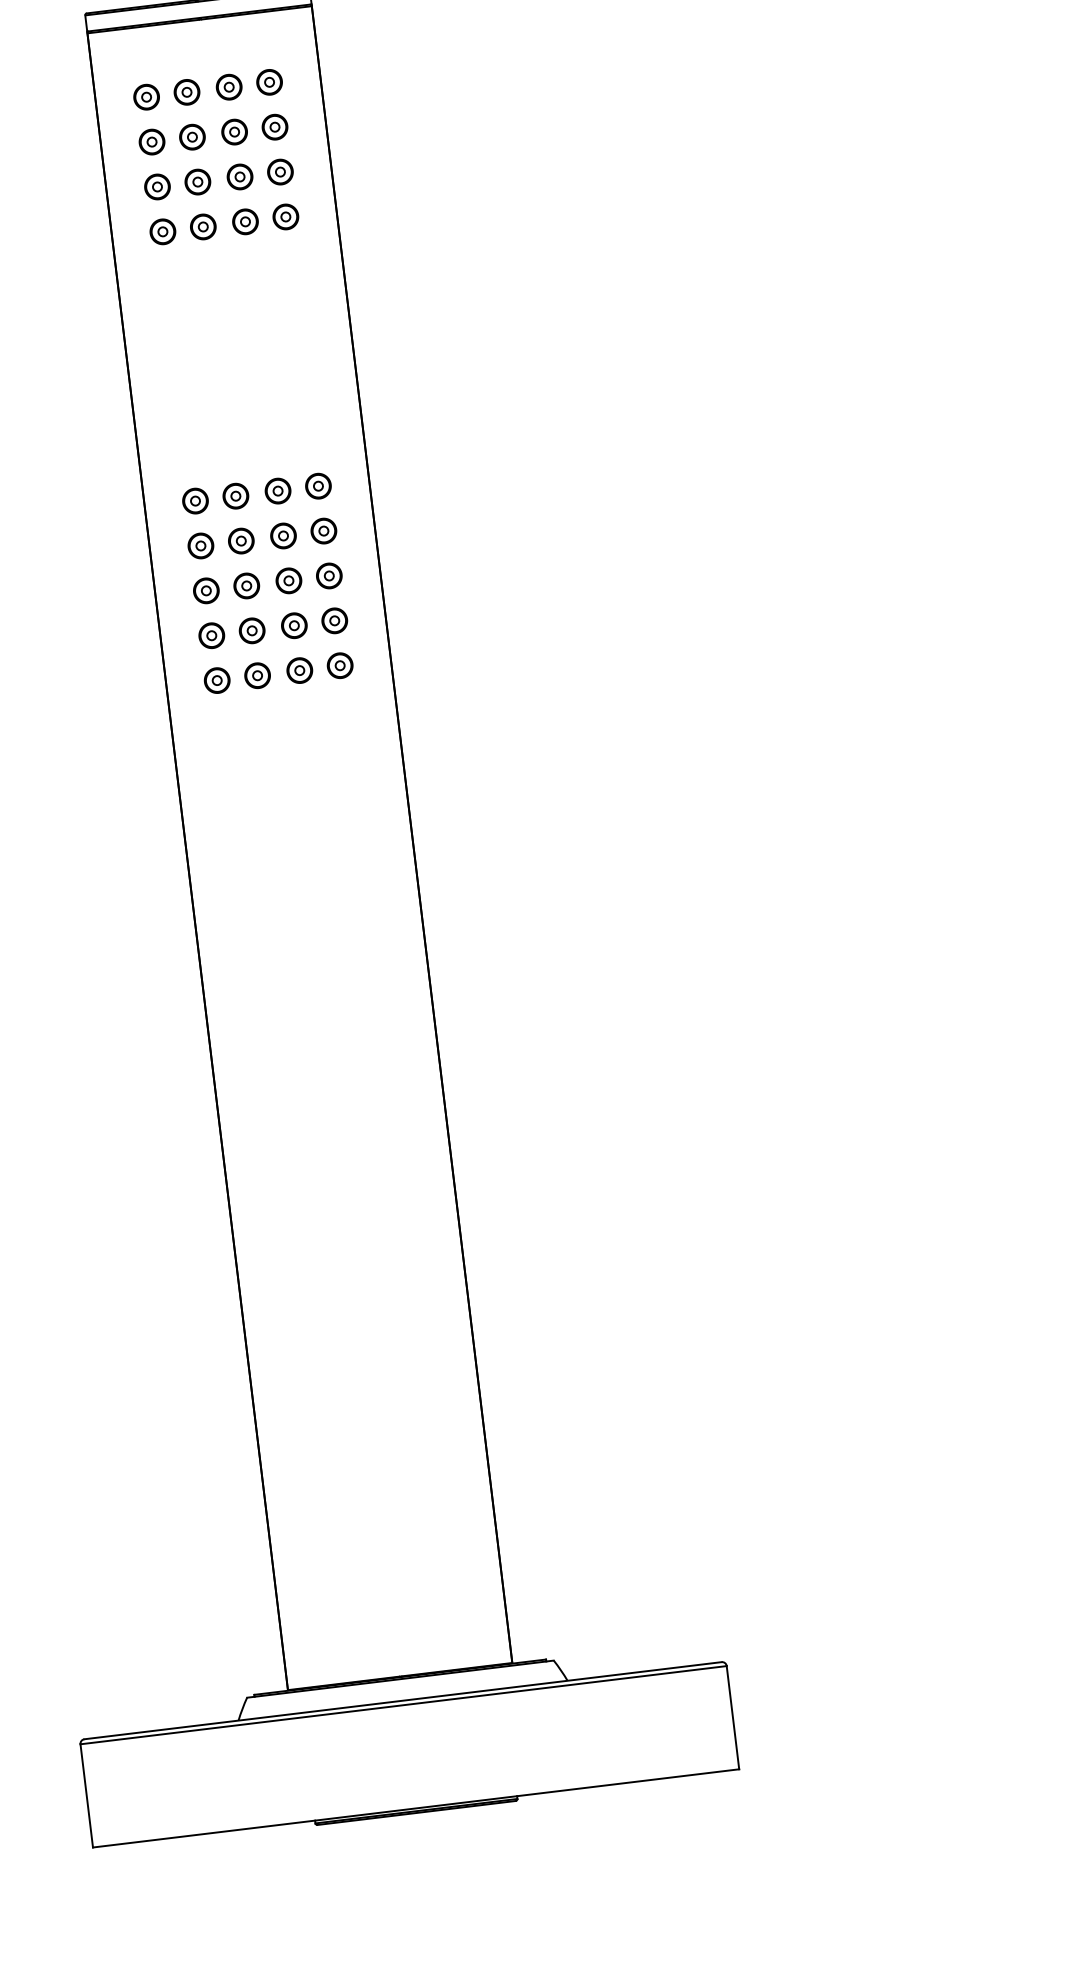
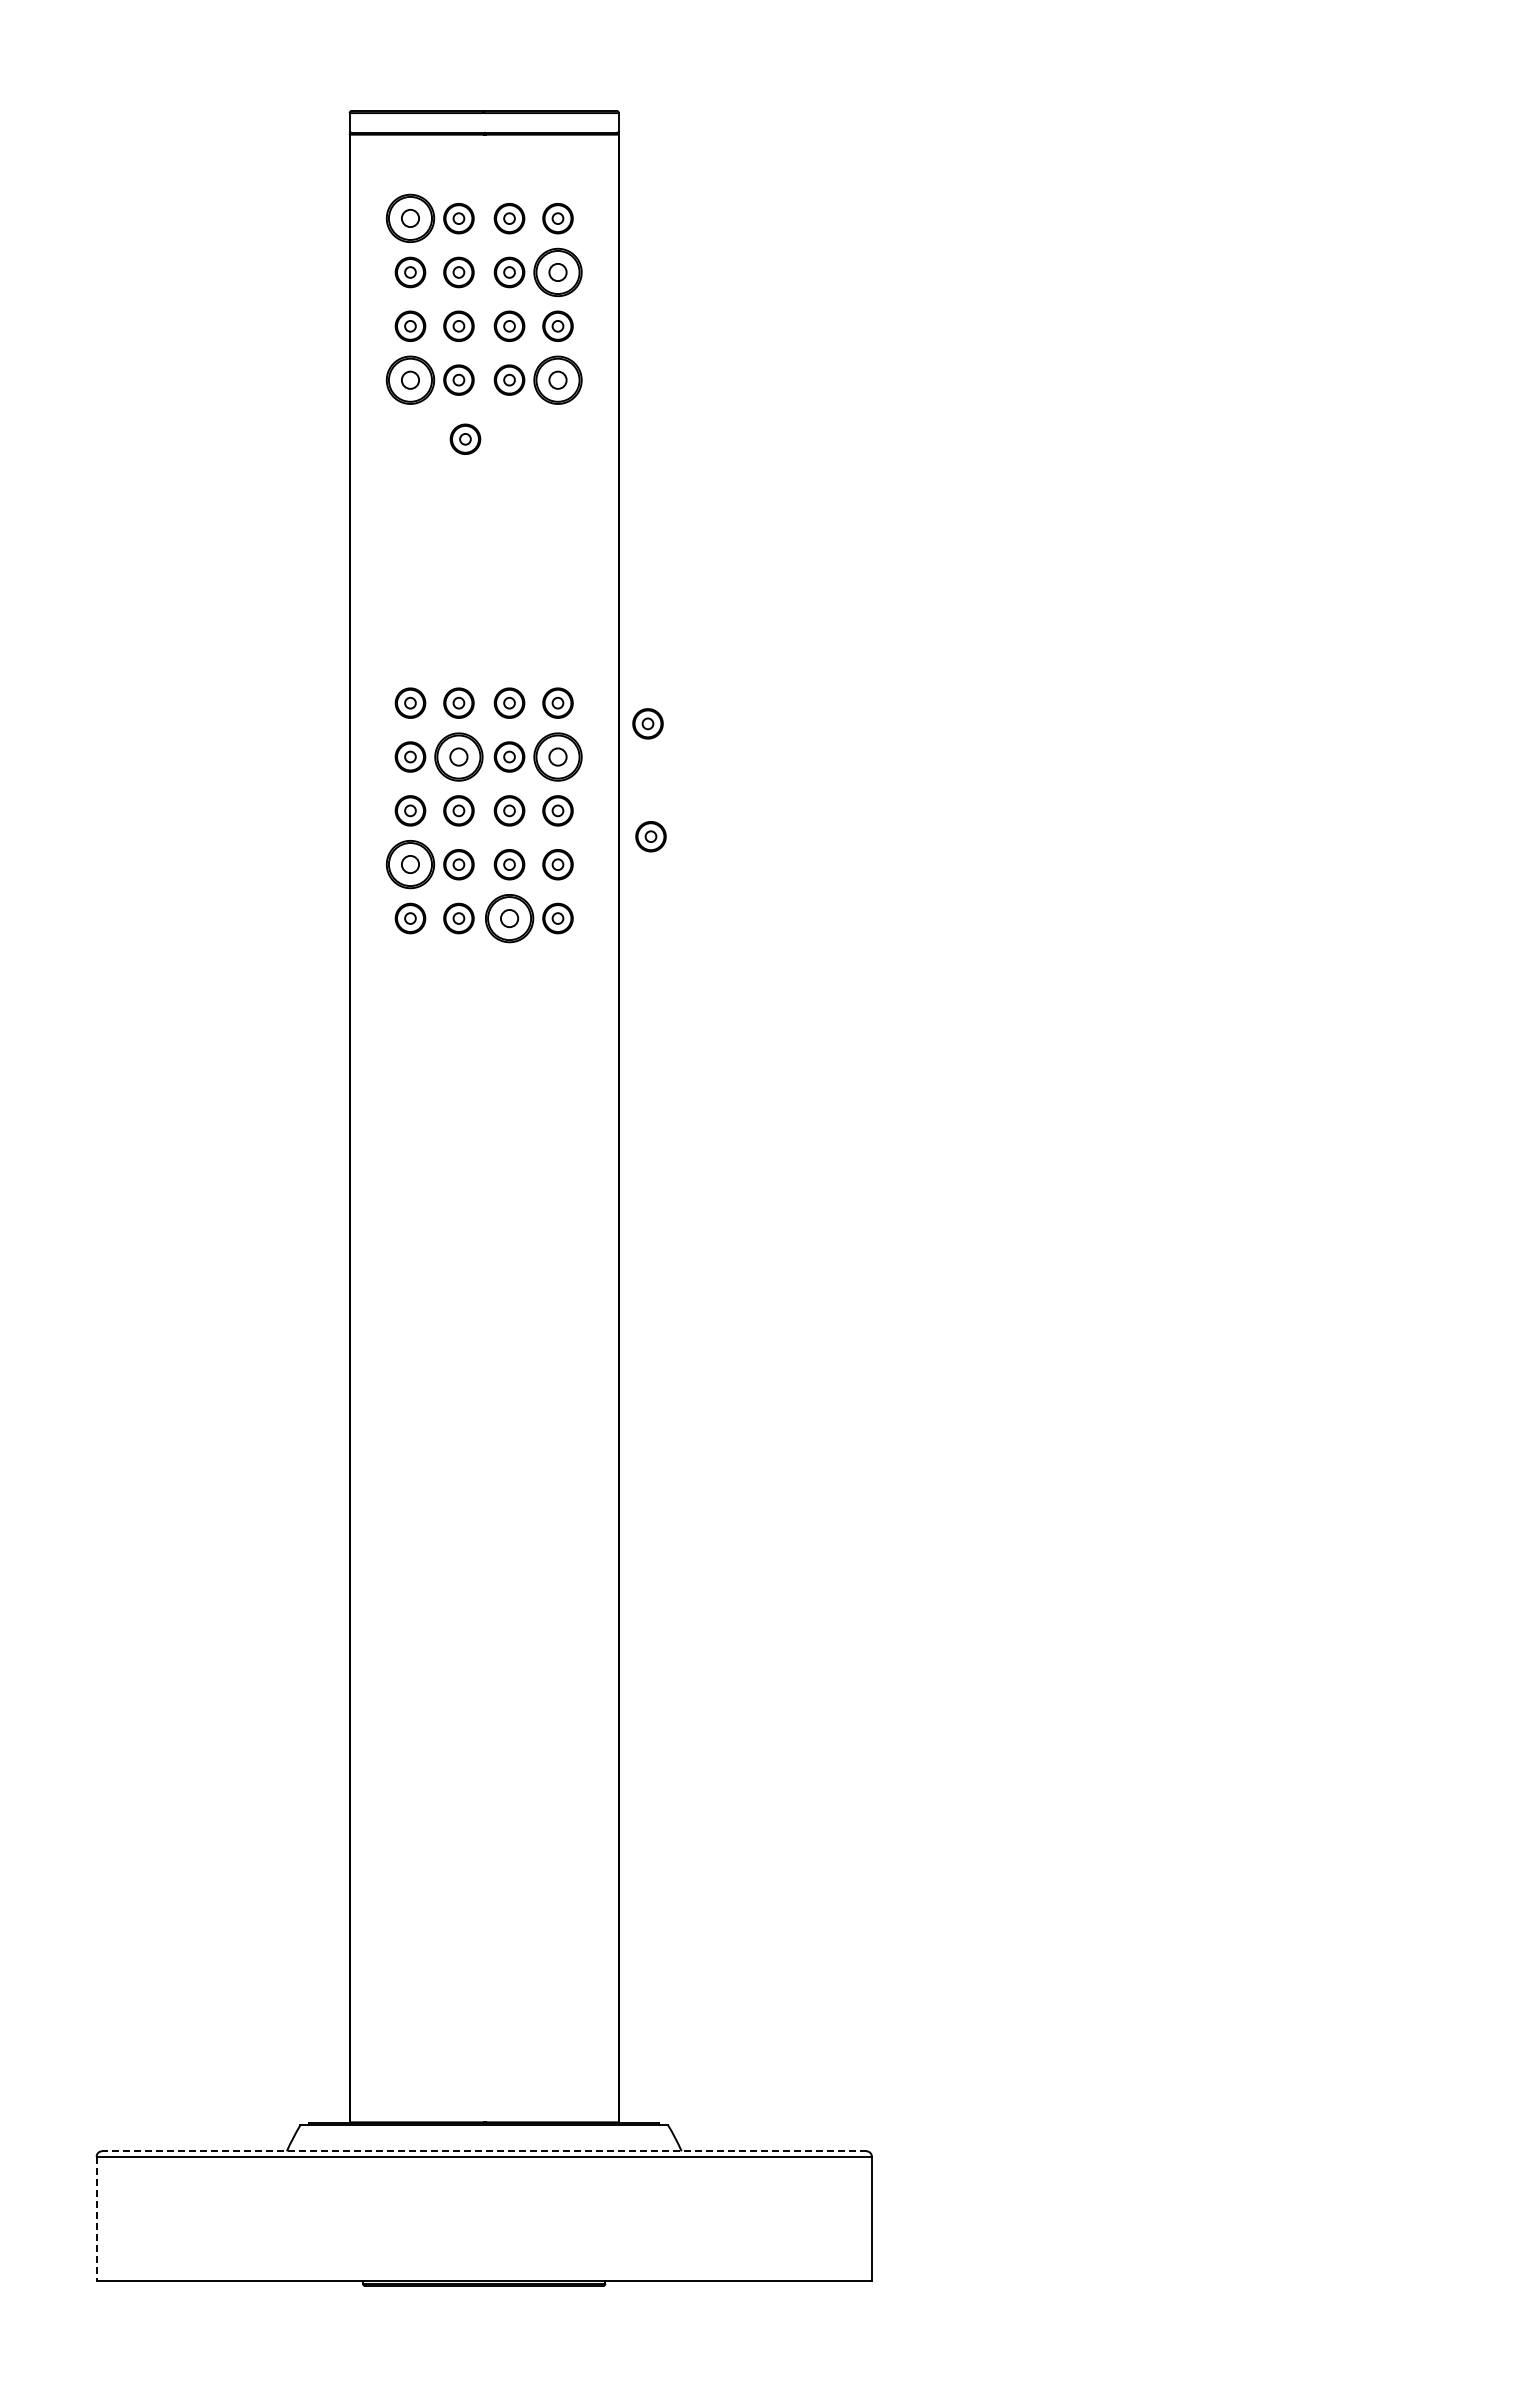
part: (146, 97) -> (410, 218), size x1.6
part: (274, 127) -> (557, 272), size x1.6
part: (285, 216) -> (557, 379), size x1.6
part: (162, 231) -> (410, 379), size x1.6
part: (214, 274) -> (465, 438), added
part: (395, 494) -> (647, 723), added
part: (323, 530) -> (557, 756), size x1.6
part: (240, 540) -> (458, 756), size x1.6
part: (409, 588) -> (650, 836), added
part: (211, 635) -> (410, 864), size x1.6
part: (299, 670) -> (509, 918), size x1.6
line: (402, 1700) -> (483, 2151), solid -> dashed
line: (86, 1795) -> (96, 2218), solid -> dashed

